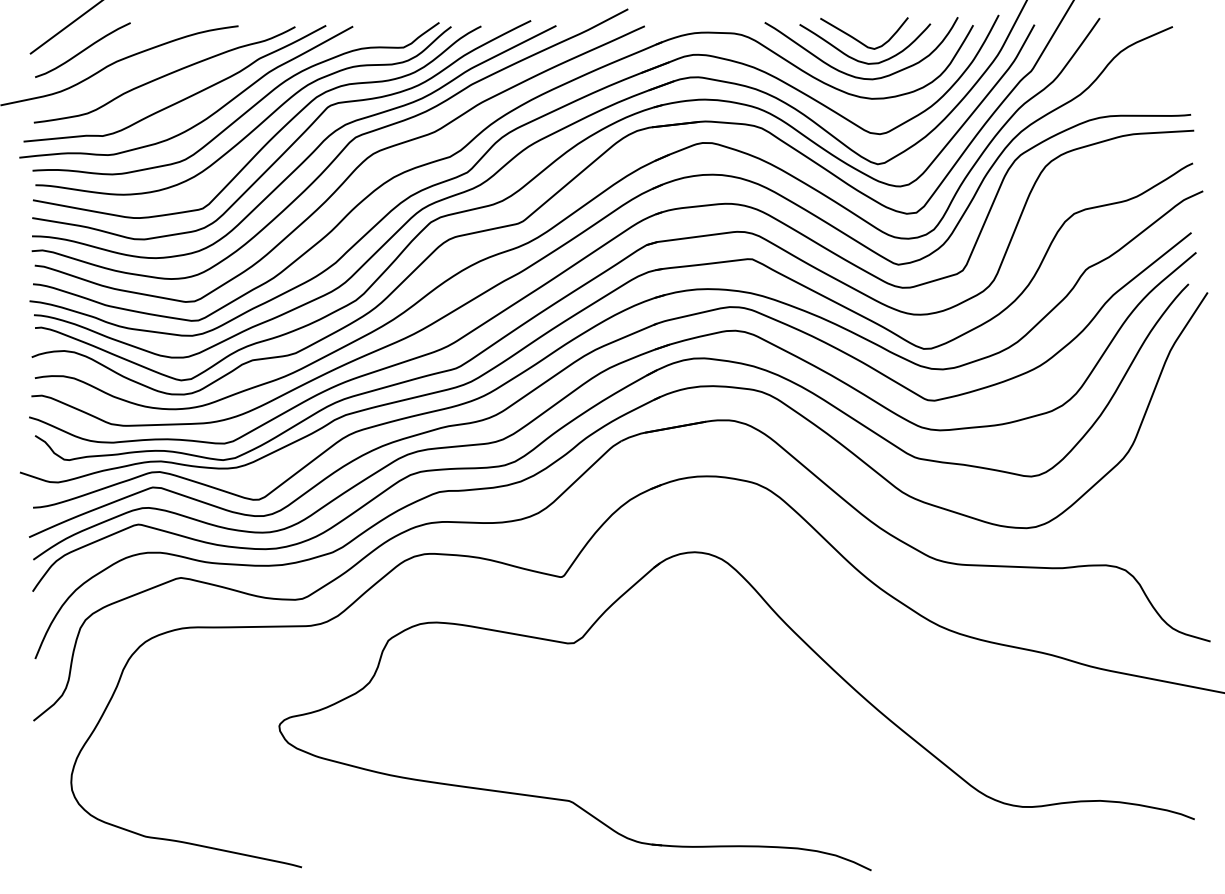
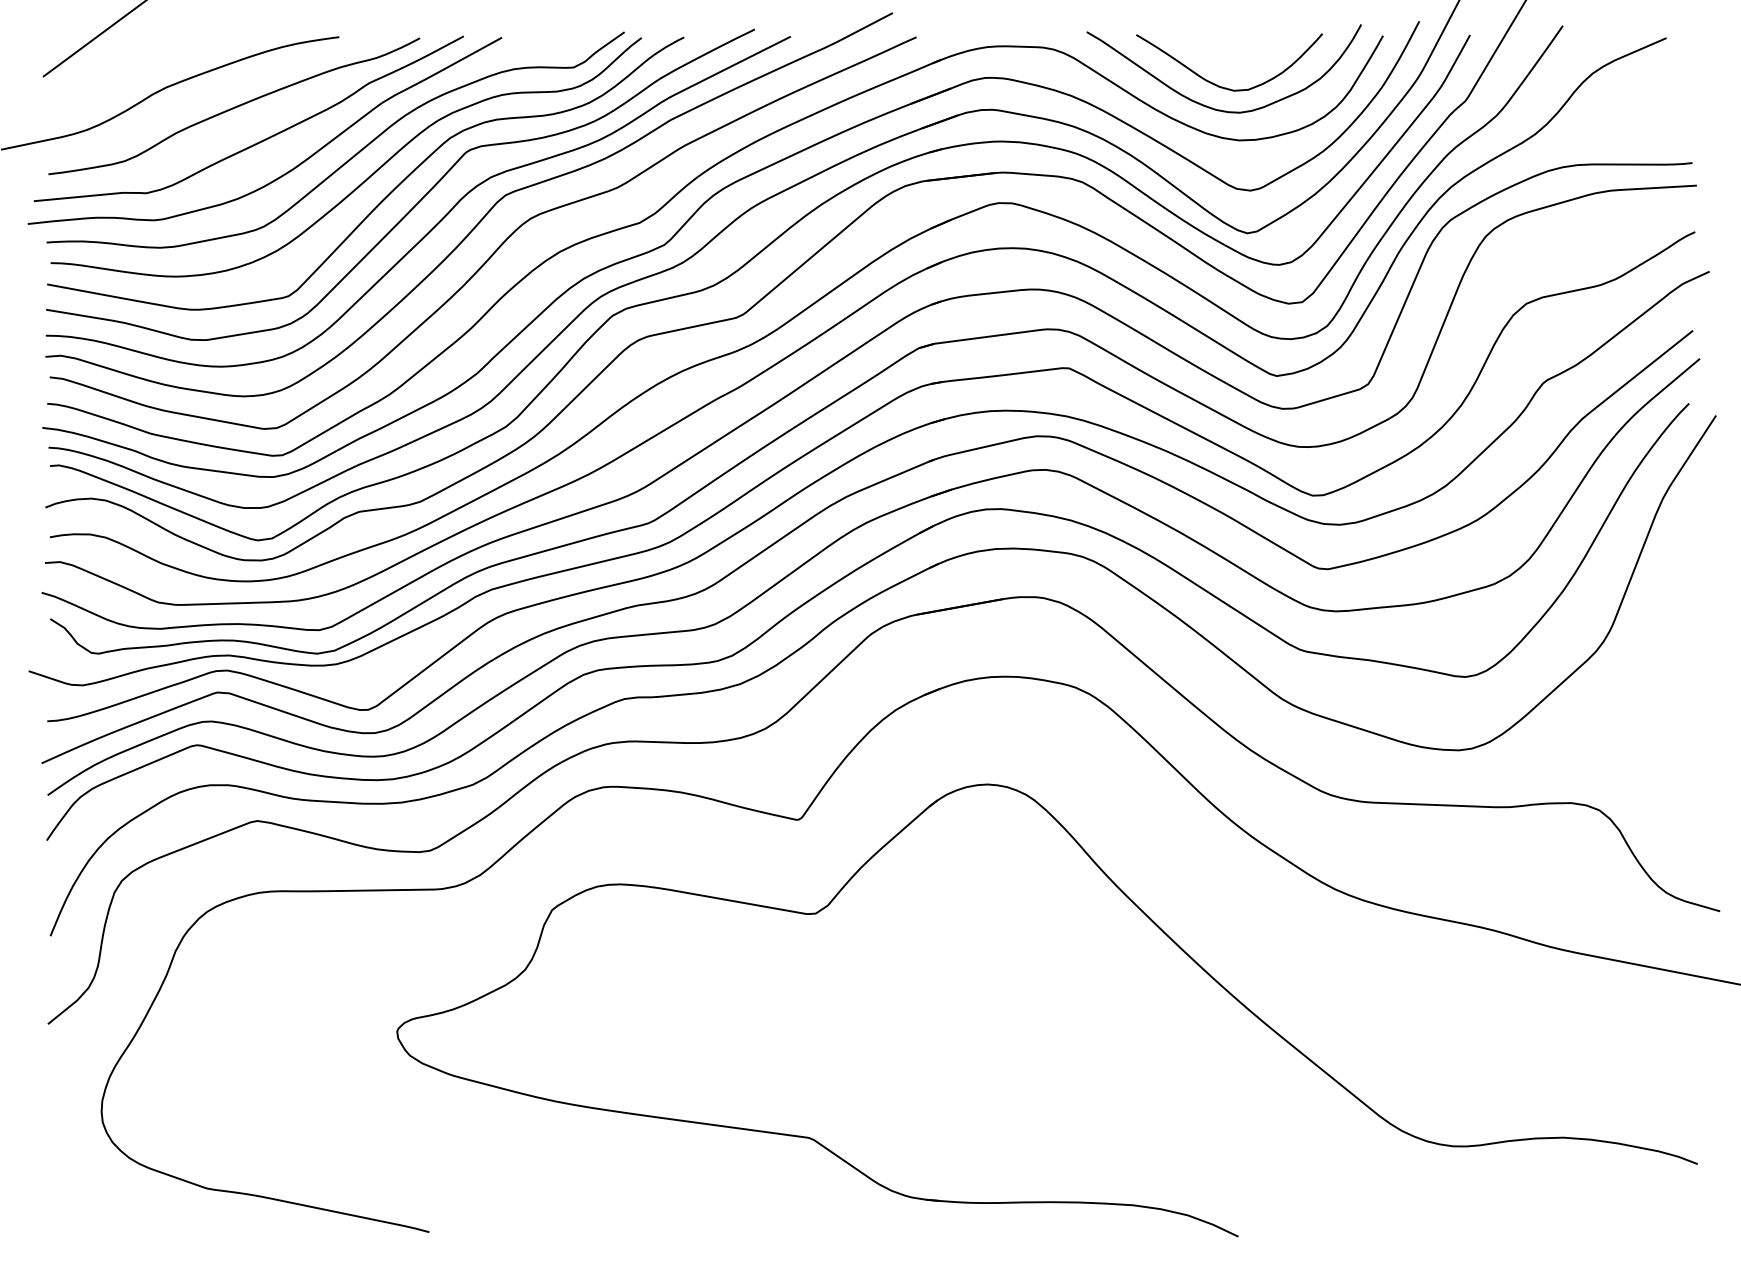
curve: (858, 40) -> (1220, 57), removed
curve: (83, 49) -> (119, 70), removed

